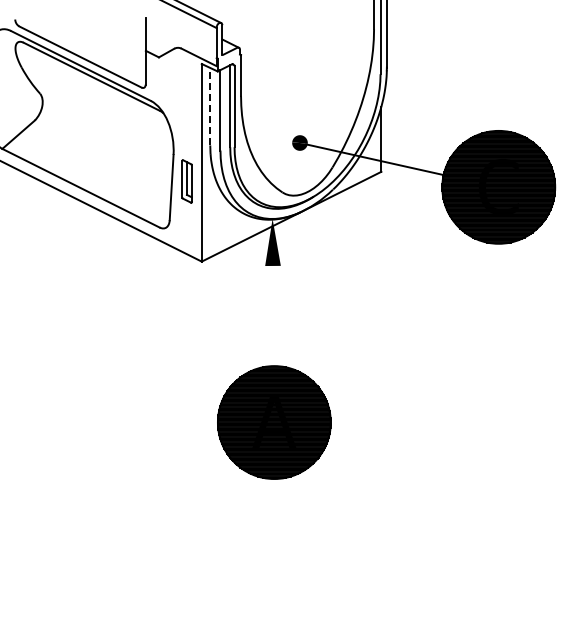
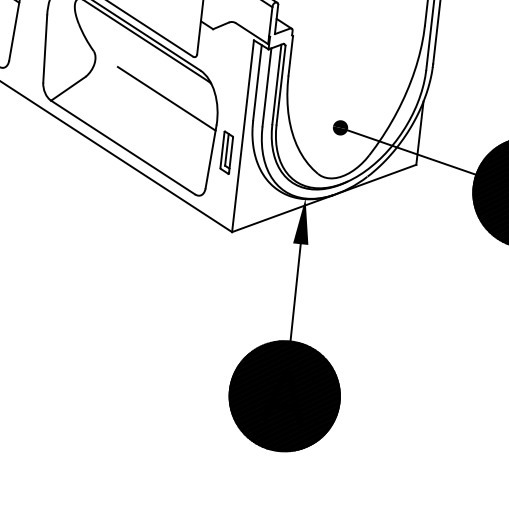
line: (210, 106) -> (257, 82), dashed -> solid
line: (119, 133) -> (166, 98), added
line: (273, 315) -> (295, 292), added

